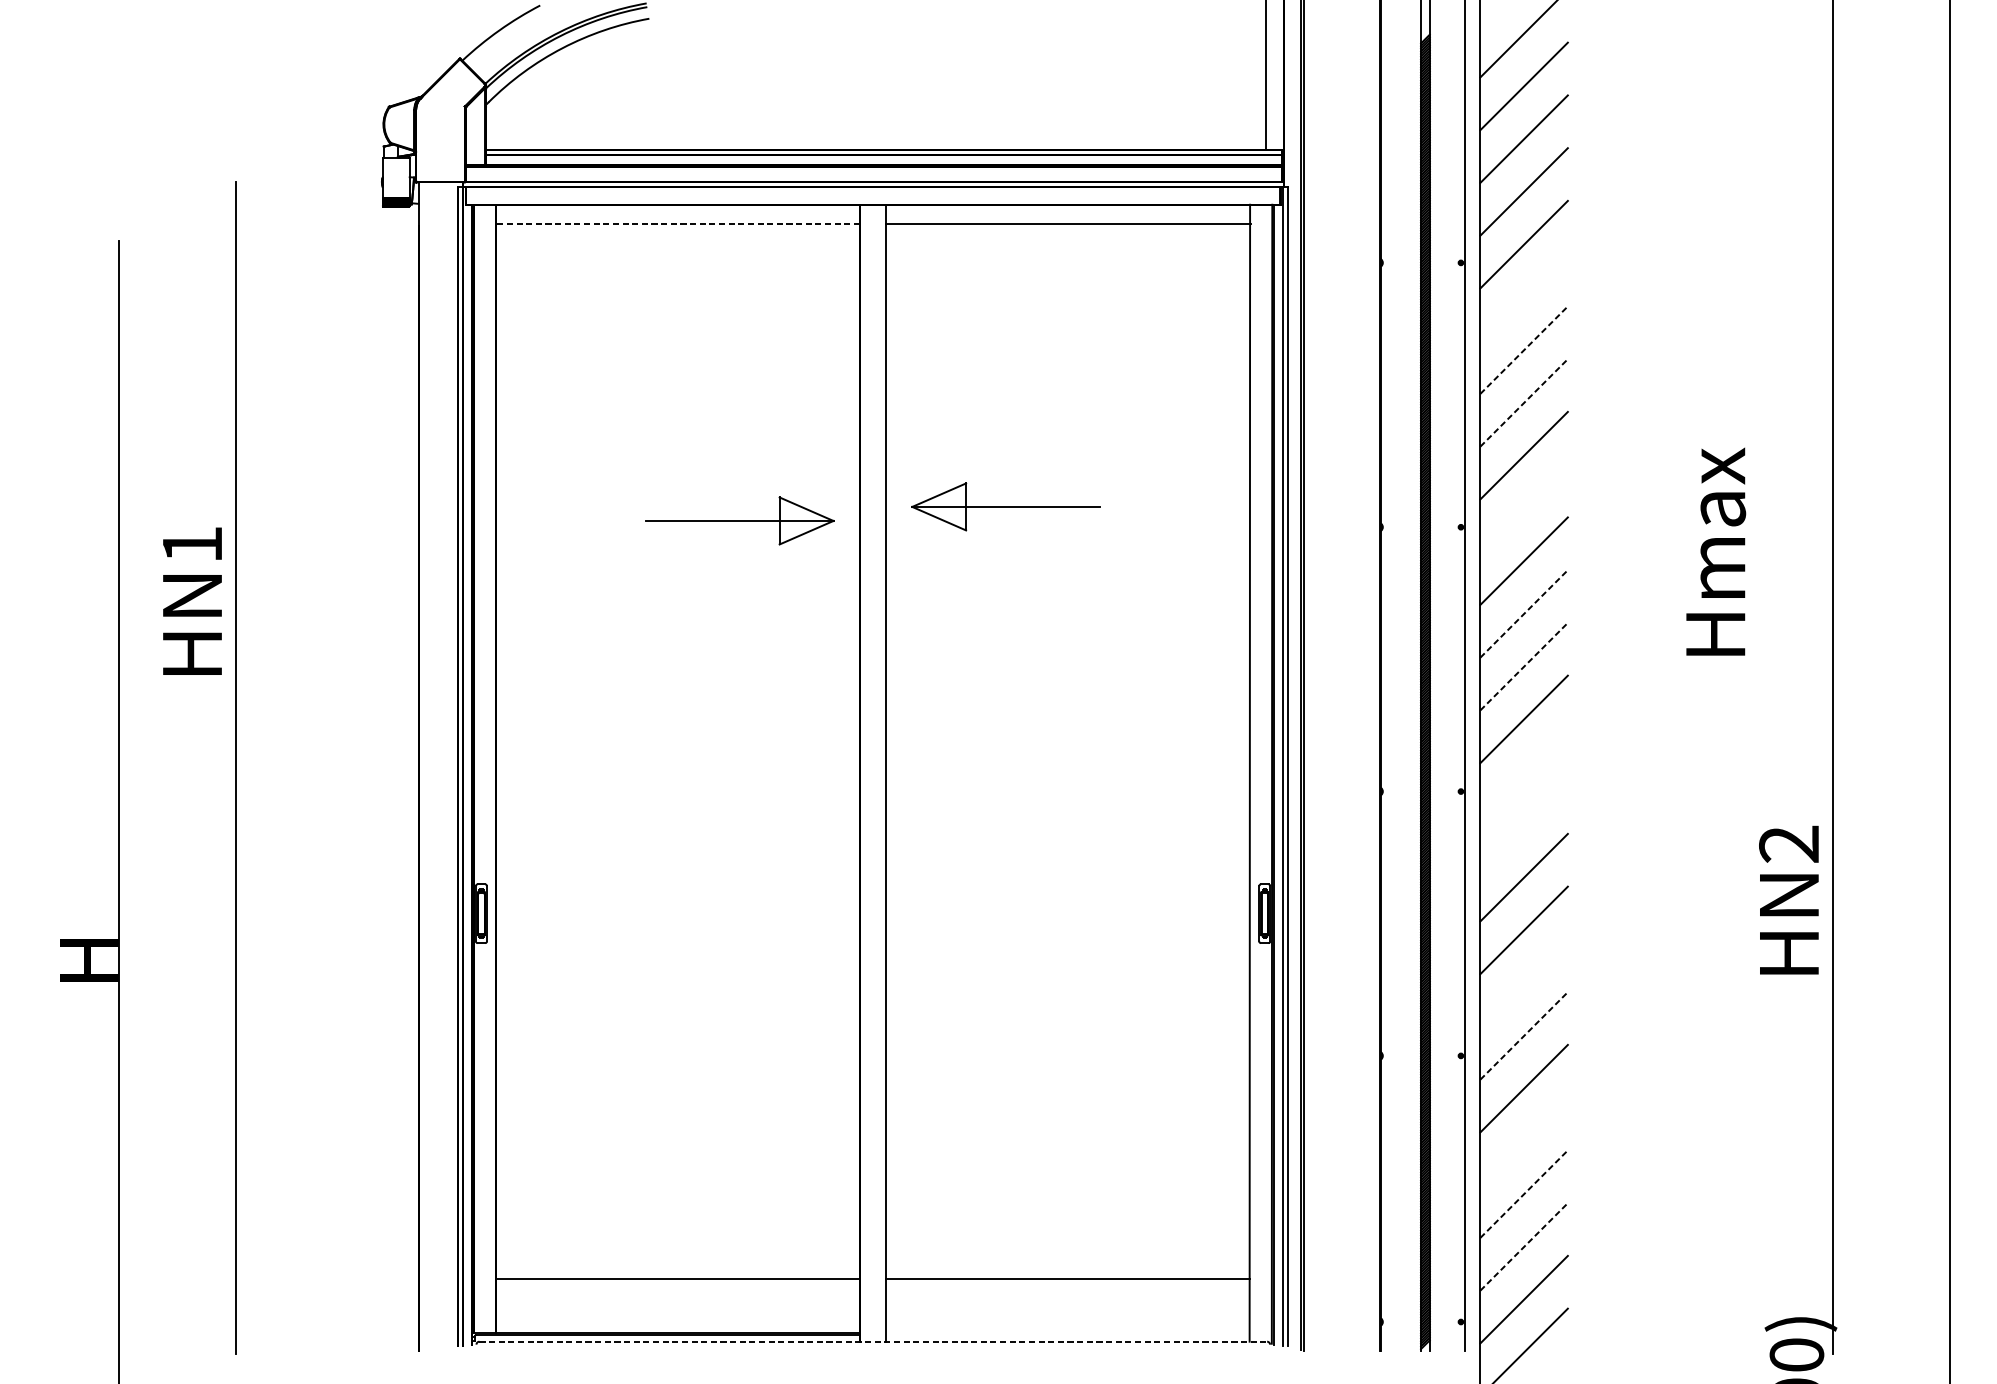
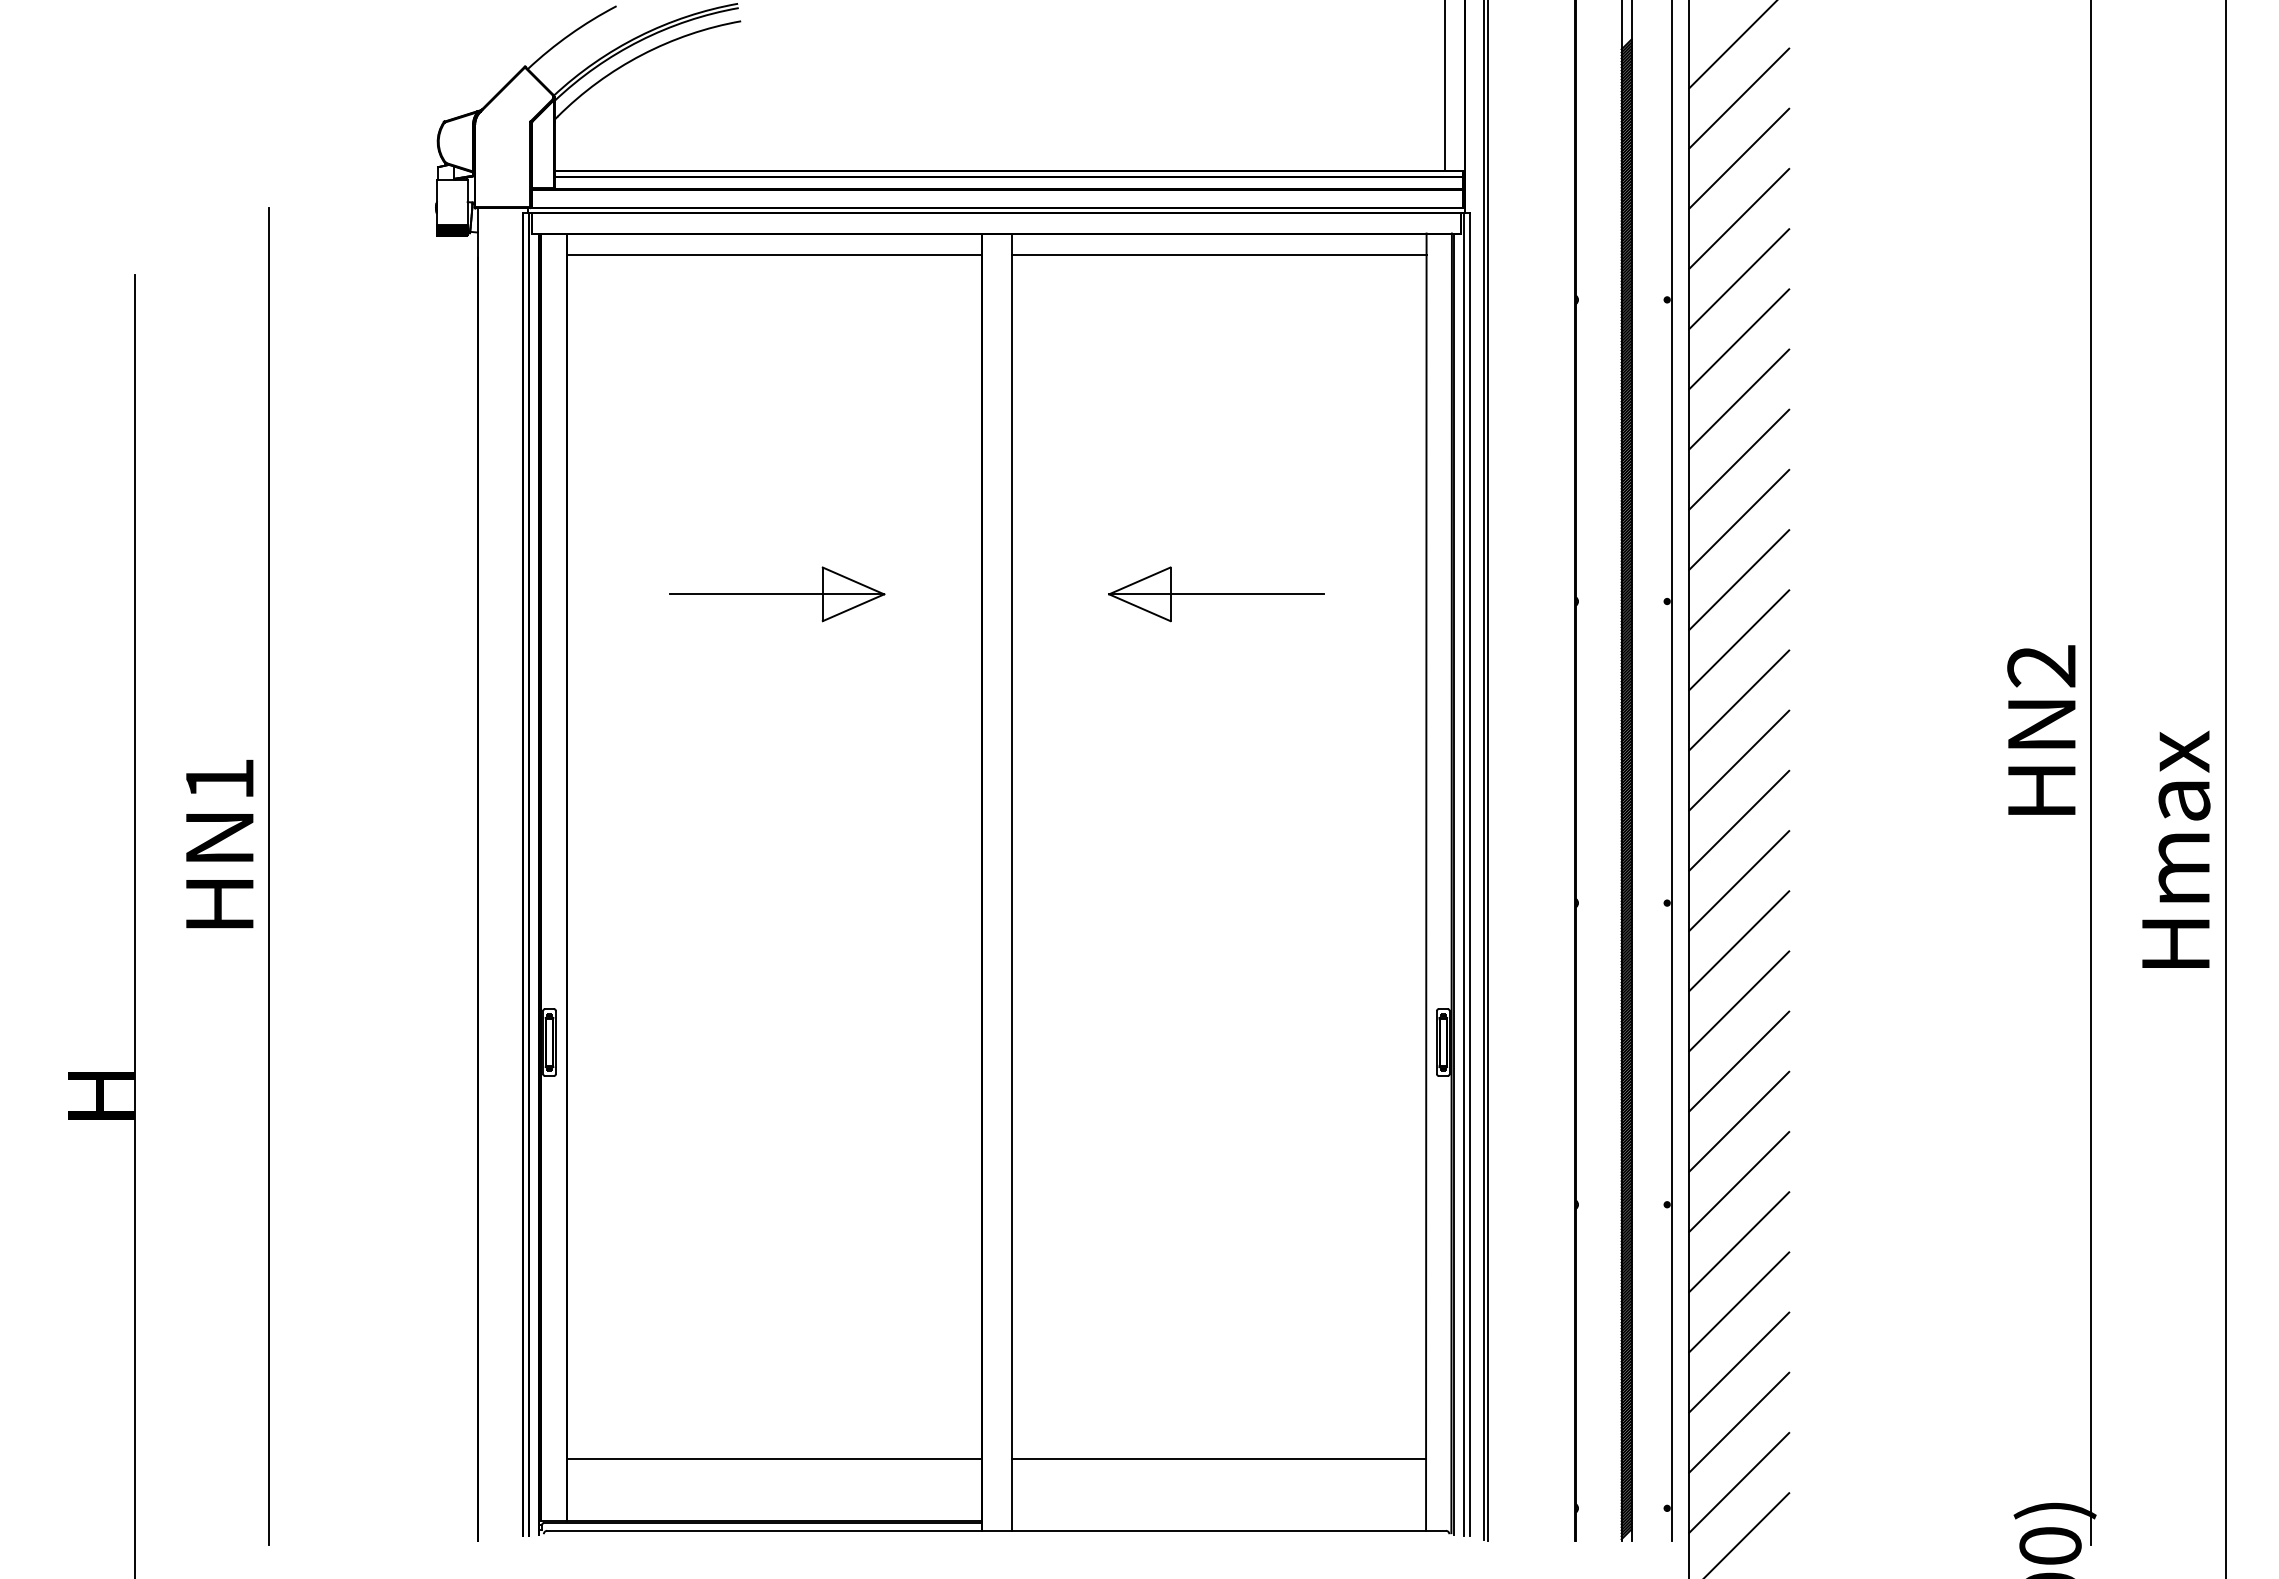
line: (677, 223) -> (773, 254), dashed -> solid
line: (1524, 297) -> (1739, 339), added
line: (1524, 350) -> (1739, 399), dashed -> solid
line: (1524, 402) -> (1739, 459), dashed -> solid
part: (1006, 507) -> (1216, 594), moved
line: (1524, 507) -> (1739, 579), added
part: (739, 521) -> (777, 594), moved
text: (1716, 550) -> (2176, 848), moved
text: (192, 601) -> (219, 844), moved
line: (1524, 614) -> (1739, 700), dashed -> solid
line: (1524, 666) -> (1739, 760), dashed -> solid
line: (1524, 771) -> (1739, 880), added
line: (1524, 825) -> (1739, 941), added
text: (1789, 899) -> (2041, 729), moved
line: (1524, 982) -> (1739, 1121), added
line: (1524, 1035) -> (1739, 1181), dashed -> solid
line: (1524, 1141) -> (1739, 1302), added
line: (1524, 1194) -> (1739, 1362), dashed -> solid
line: (1524, 1246) -> (1739, 1422), dashed -> solid
line: (874, 1341) -> (997, 1530), dashed -> solid

